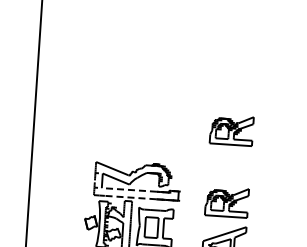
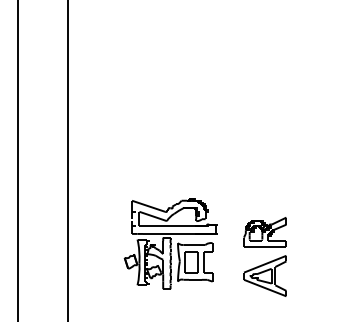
part: (230, 130) -> (264, 160), removed
line: (129, 190) -> (167, 226), dashed -> solid
line: (130, 197) -> (168, 233), dashed -> solid

